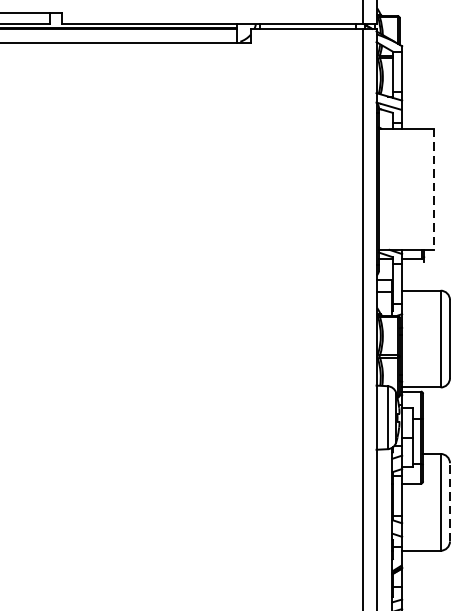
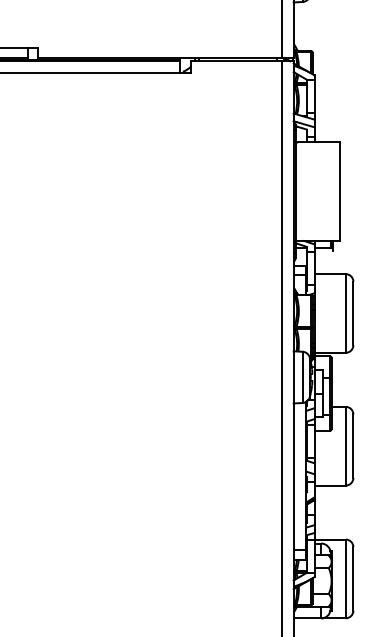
line: (434, 190) -> (340, 192), dashed -> solid
line: (450, 502) -> (353, 446), dashed -> solid

